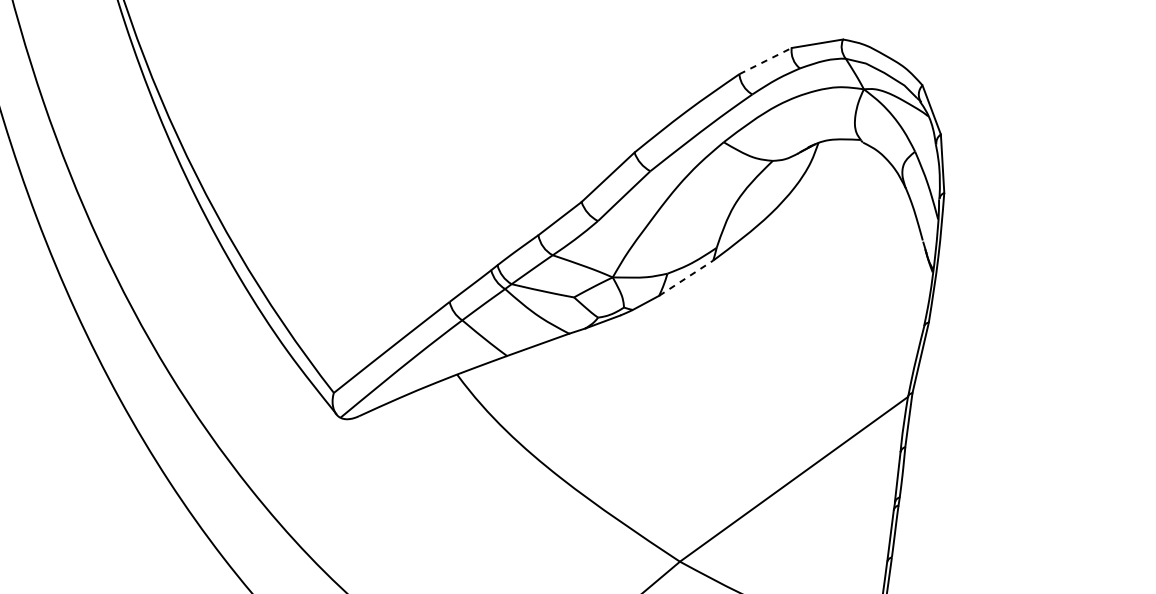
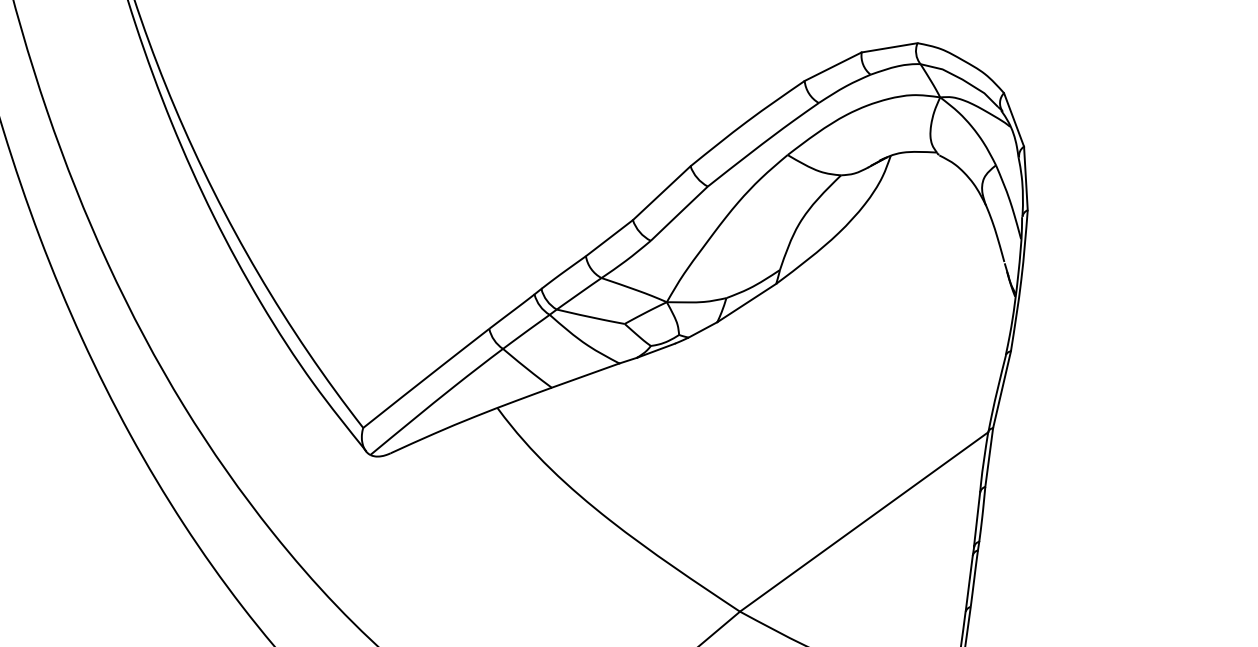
line: (765, 60) -> (833, 66), dashed -> solid
line: (686, 277) -> (747, 302), dashed -> solid

